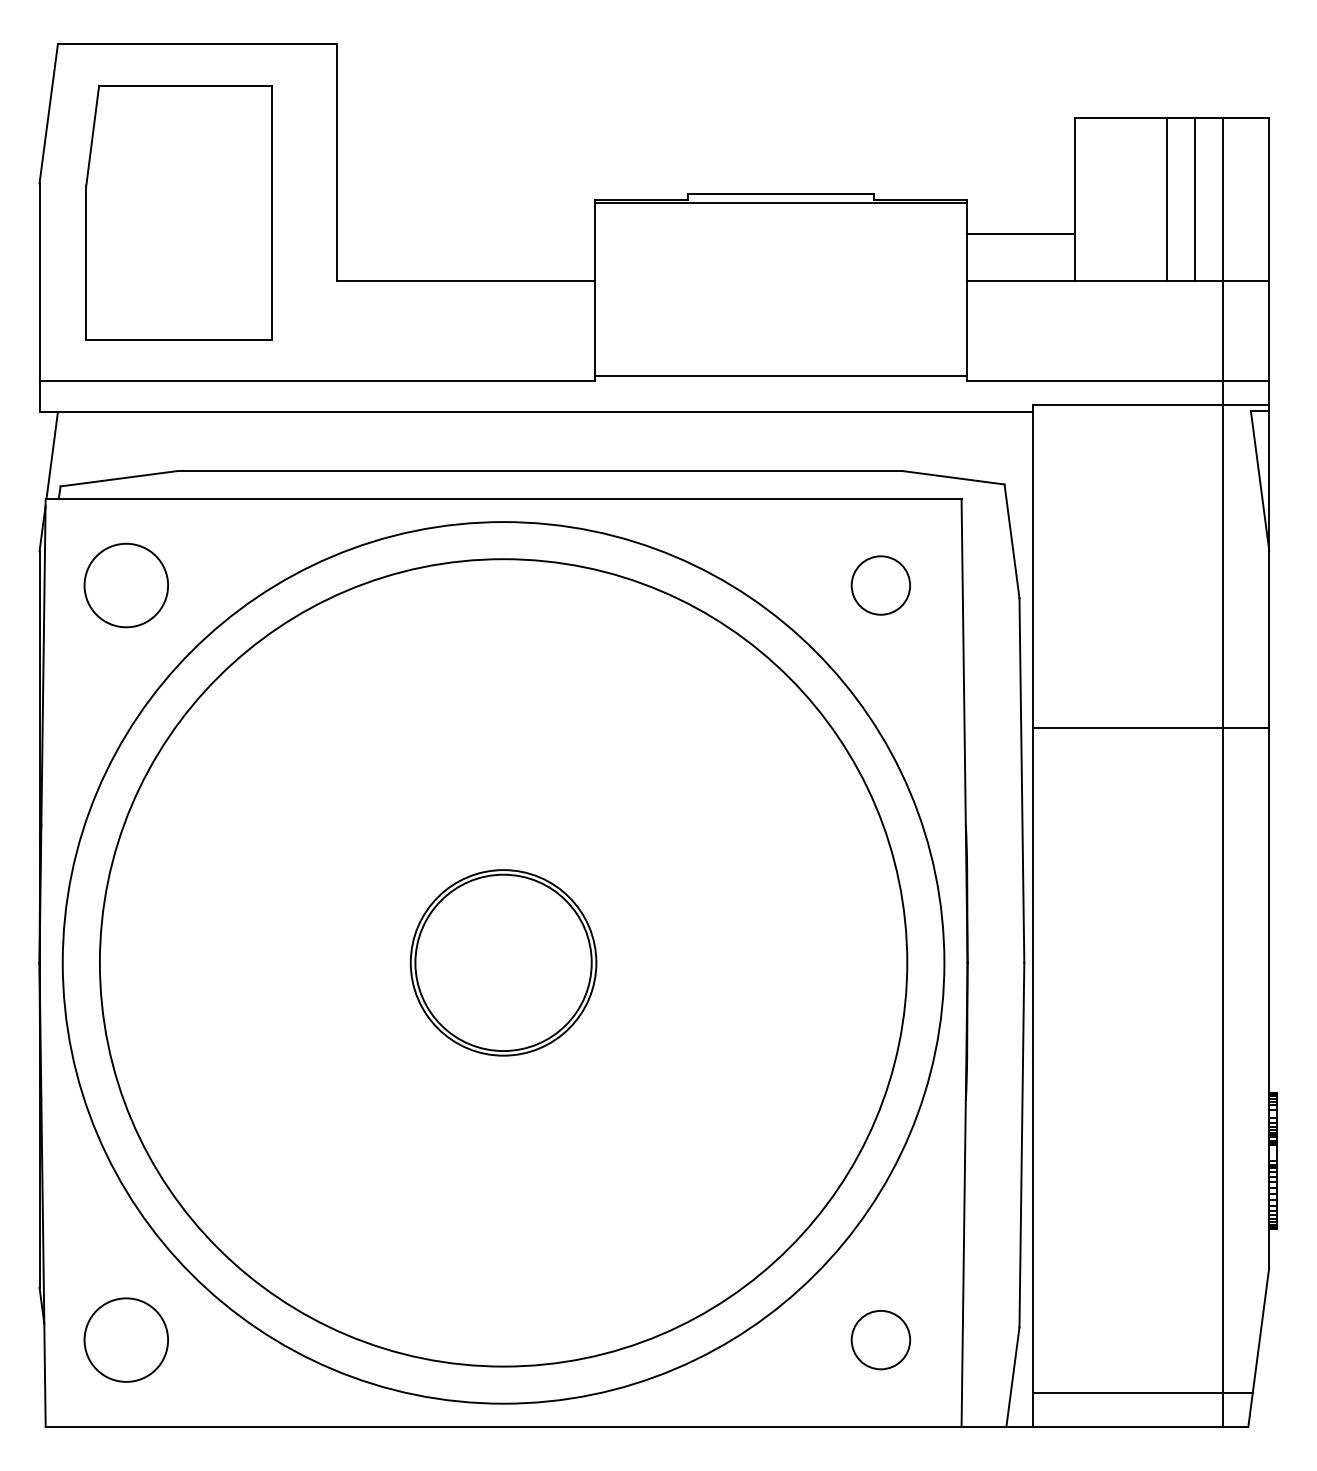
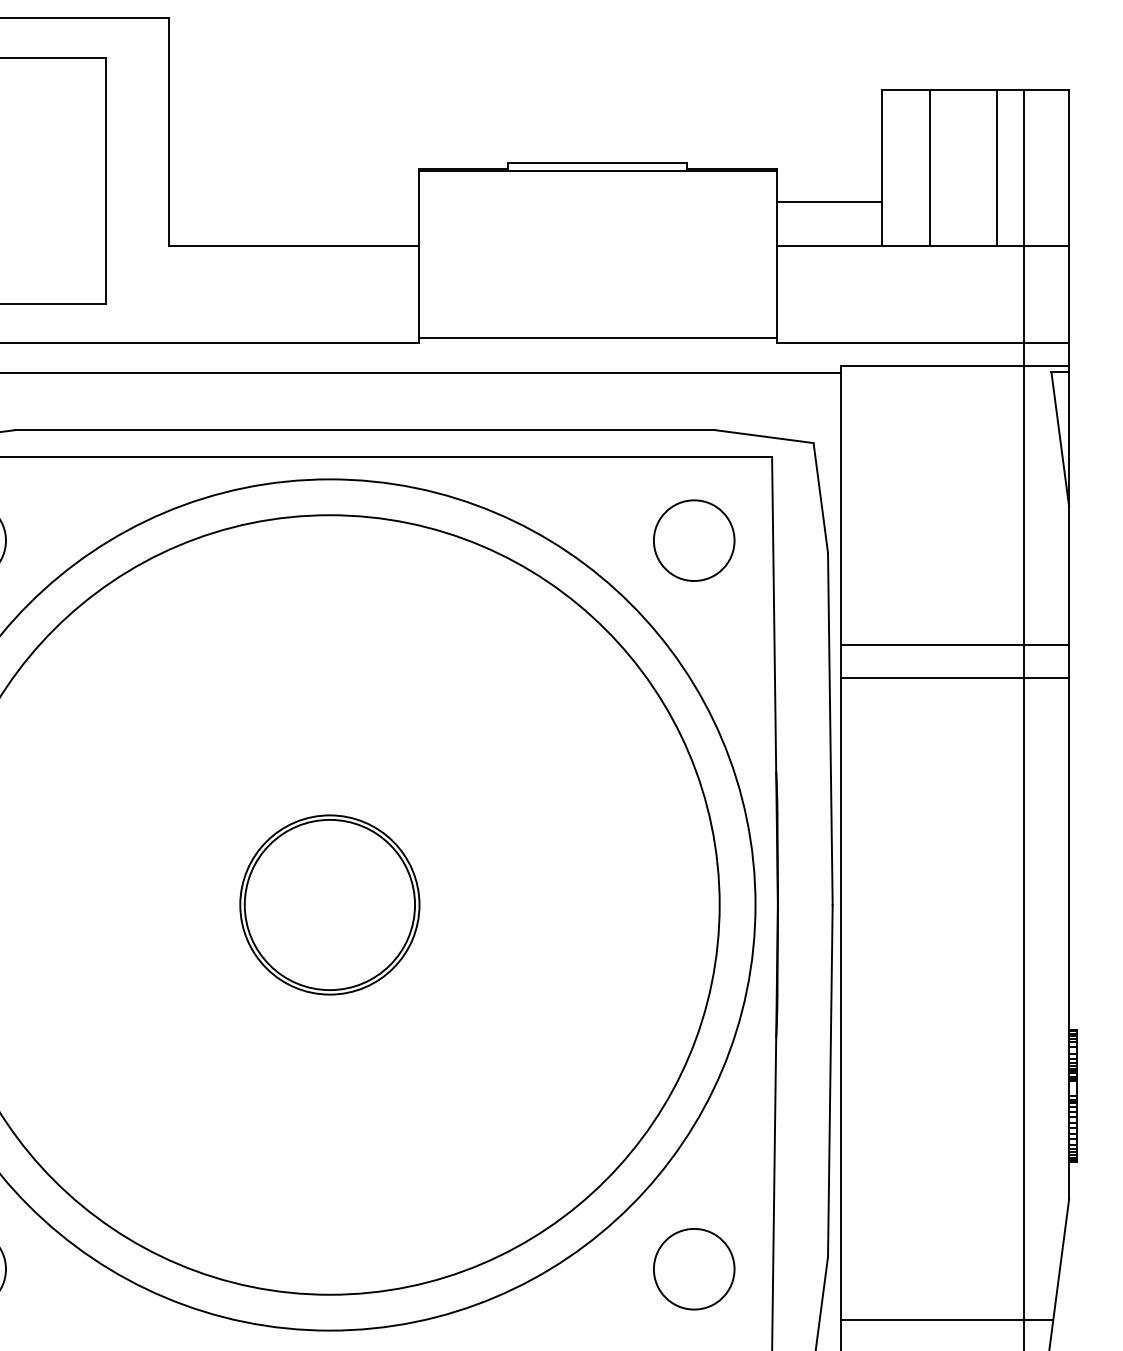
line: (1167, 199) -> (930, 167), moved
circle: (880, 585) -> (693, 540), size x1.43
line: (1150, 693) -> (954, 644), added
circle: (880, 1339) -> (693, 1268), size x1.43

